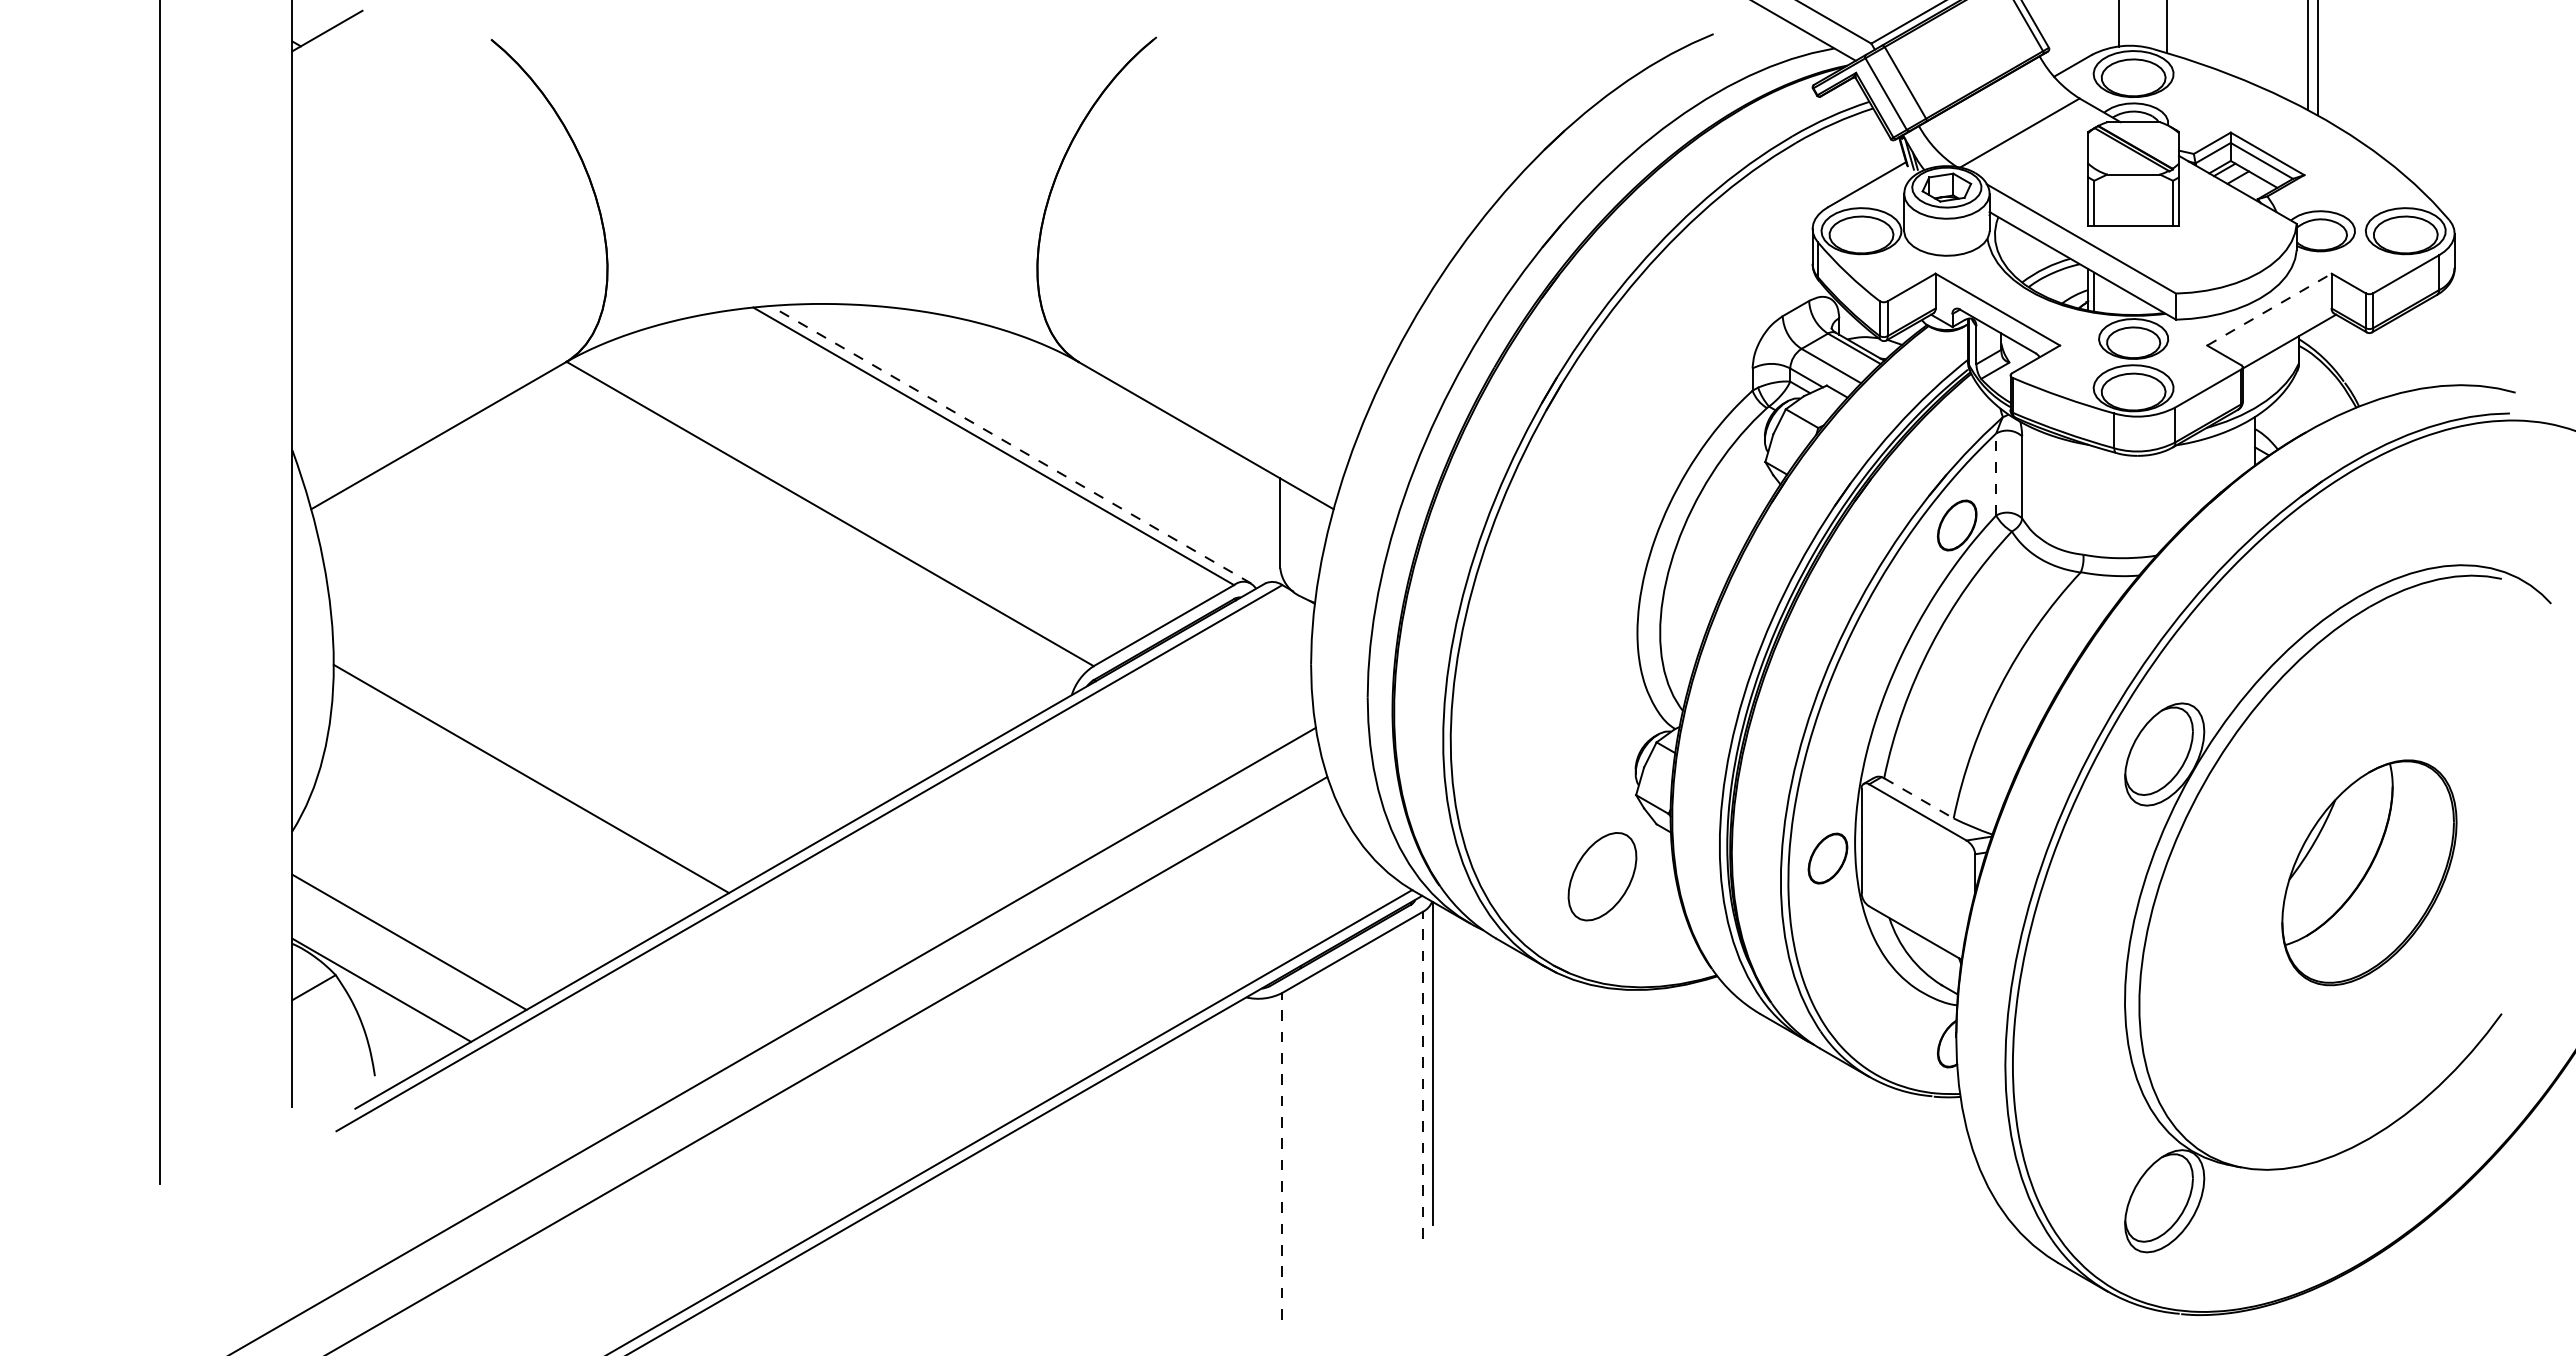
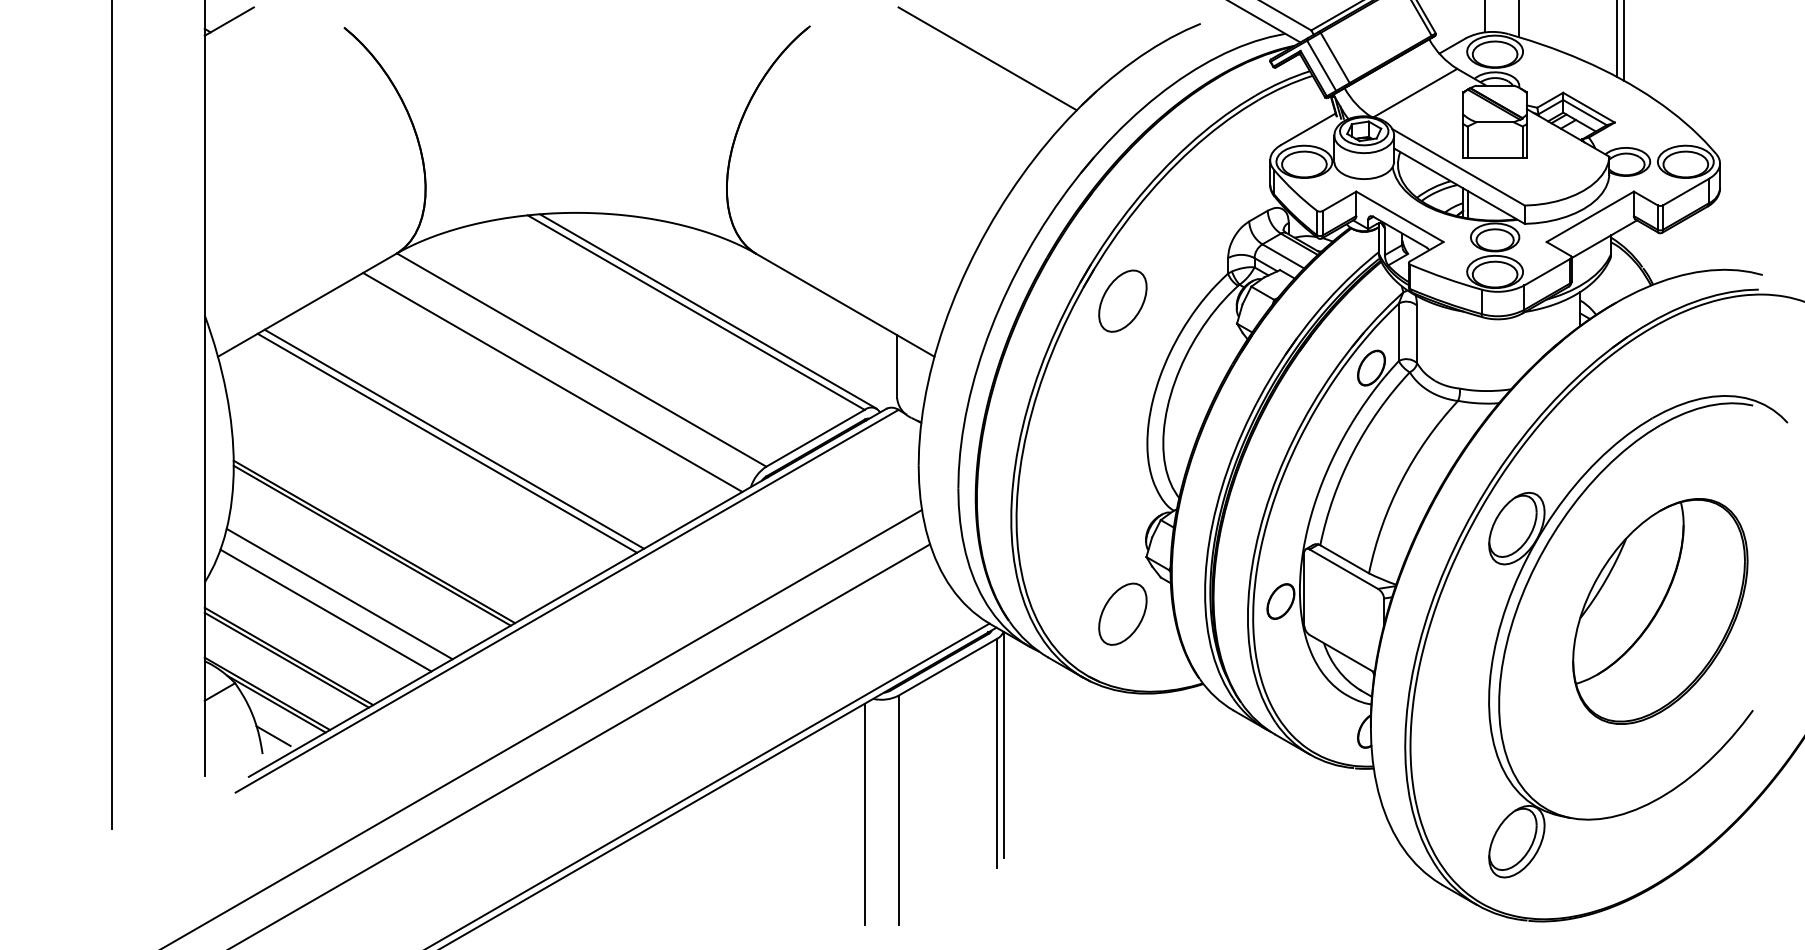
line: (1409, 83) -> (987, 58), added
line: (2269, 309) -> (1590, 216), dashed -> solid
part: (1602, 429) -> (1122, 300), added
line: (1010, 444) -> (708, 311), dashed -> solid
line: (1996, 474) -> (1399, 332), dashed -> solid
line: (788, 545) -> (552, 382), added
line: (648, 626) -> (454, 438), added
line: (638, 632) -> (447, 443), added
line: (534, 773) -> (374, 541), added
line: (1919, 798) -> (1345, 559), dashed -> solid
line: (484, 847) -> (339, 593), added
line: (464, 871) -> (325, 610), added
part: (2369, 872) -> (1660, 611), size x1.43
line: (412, 936) -> (288, 656), added
line: (394, 1004) -> (276, 703), added
line: (390, 1050) -> (273, 736), added
line: (1422, 1074) -> (996, 752), dashed -> solid
line: (1282, 1155) -> (898, 809), dashed -> solid
line: (1234, 1161) -> (865, 813), added

